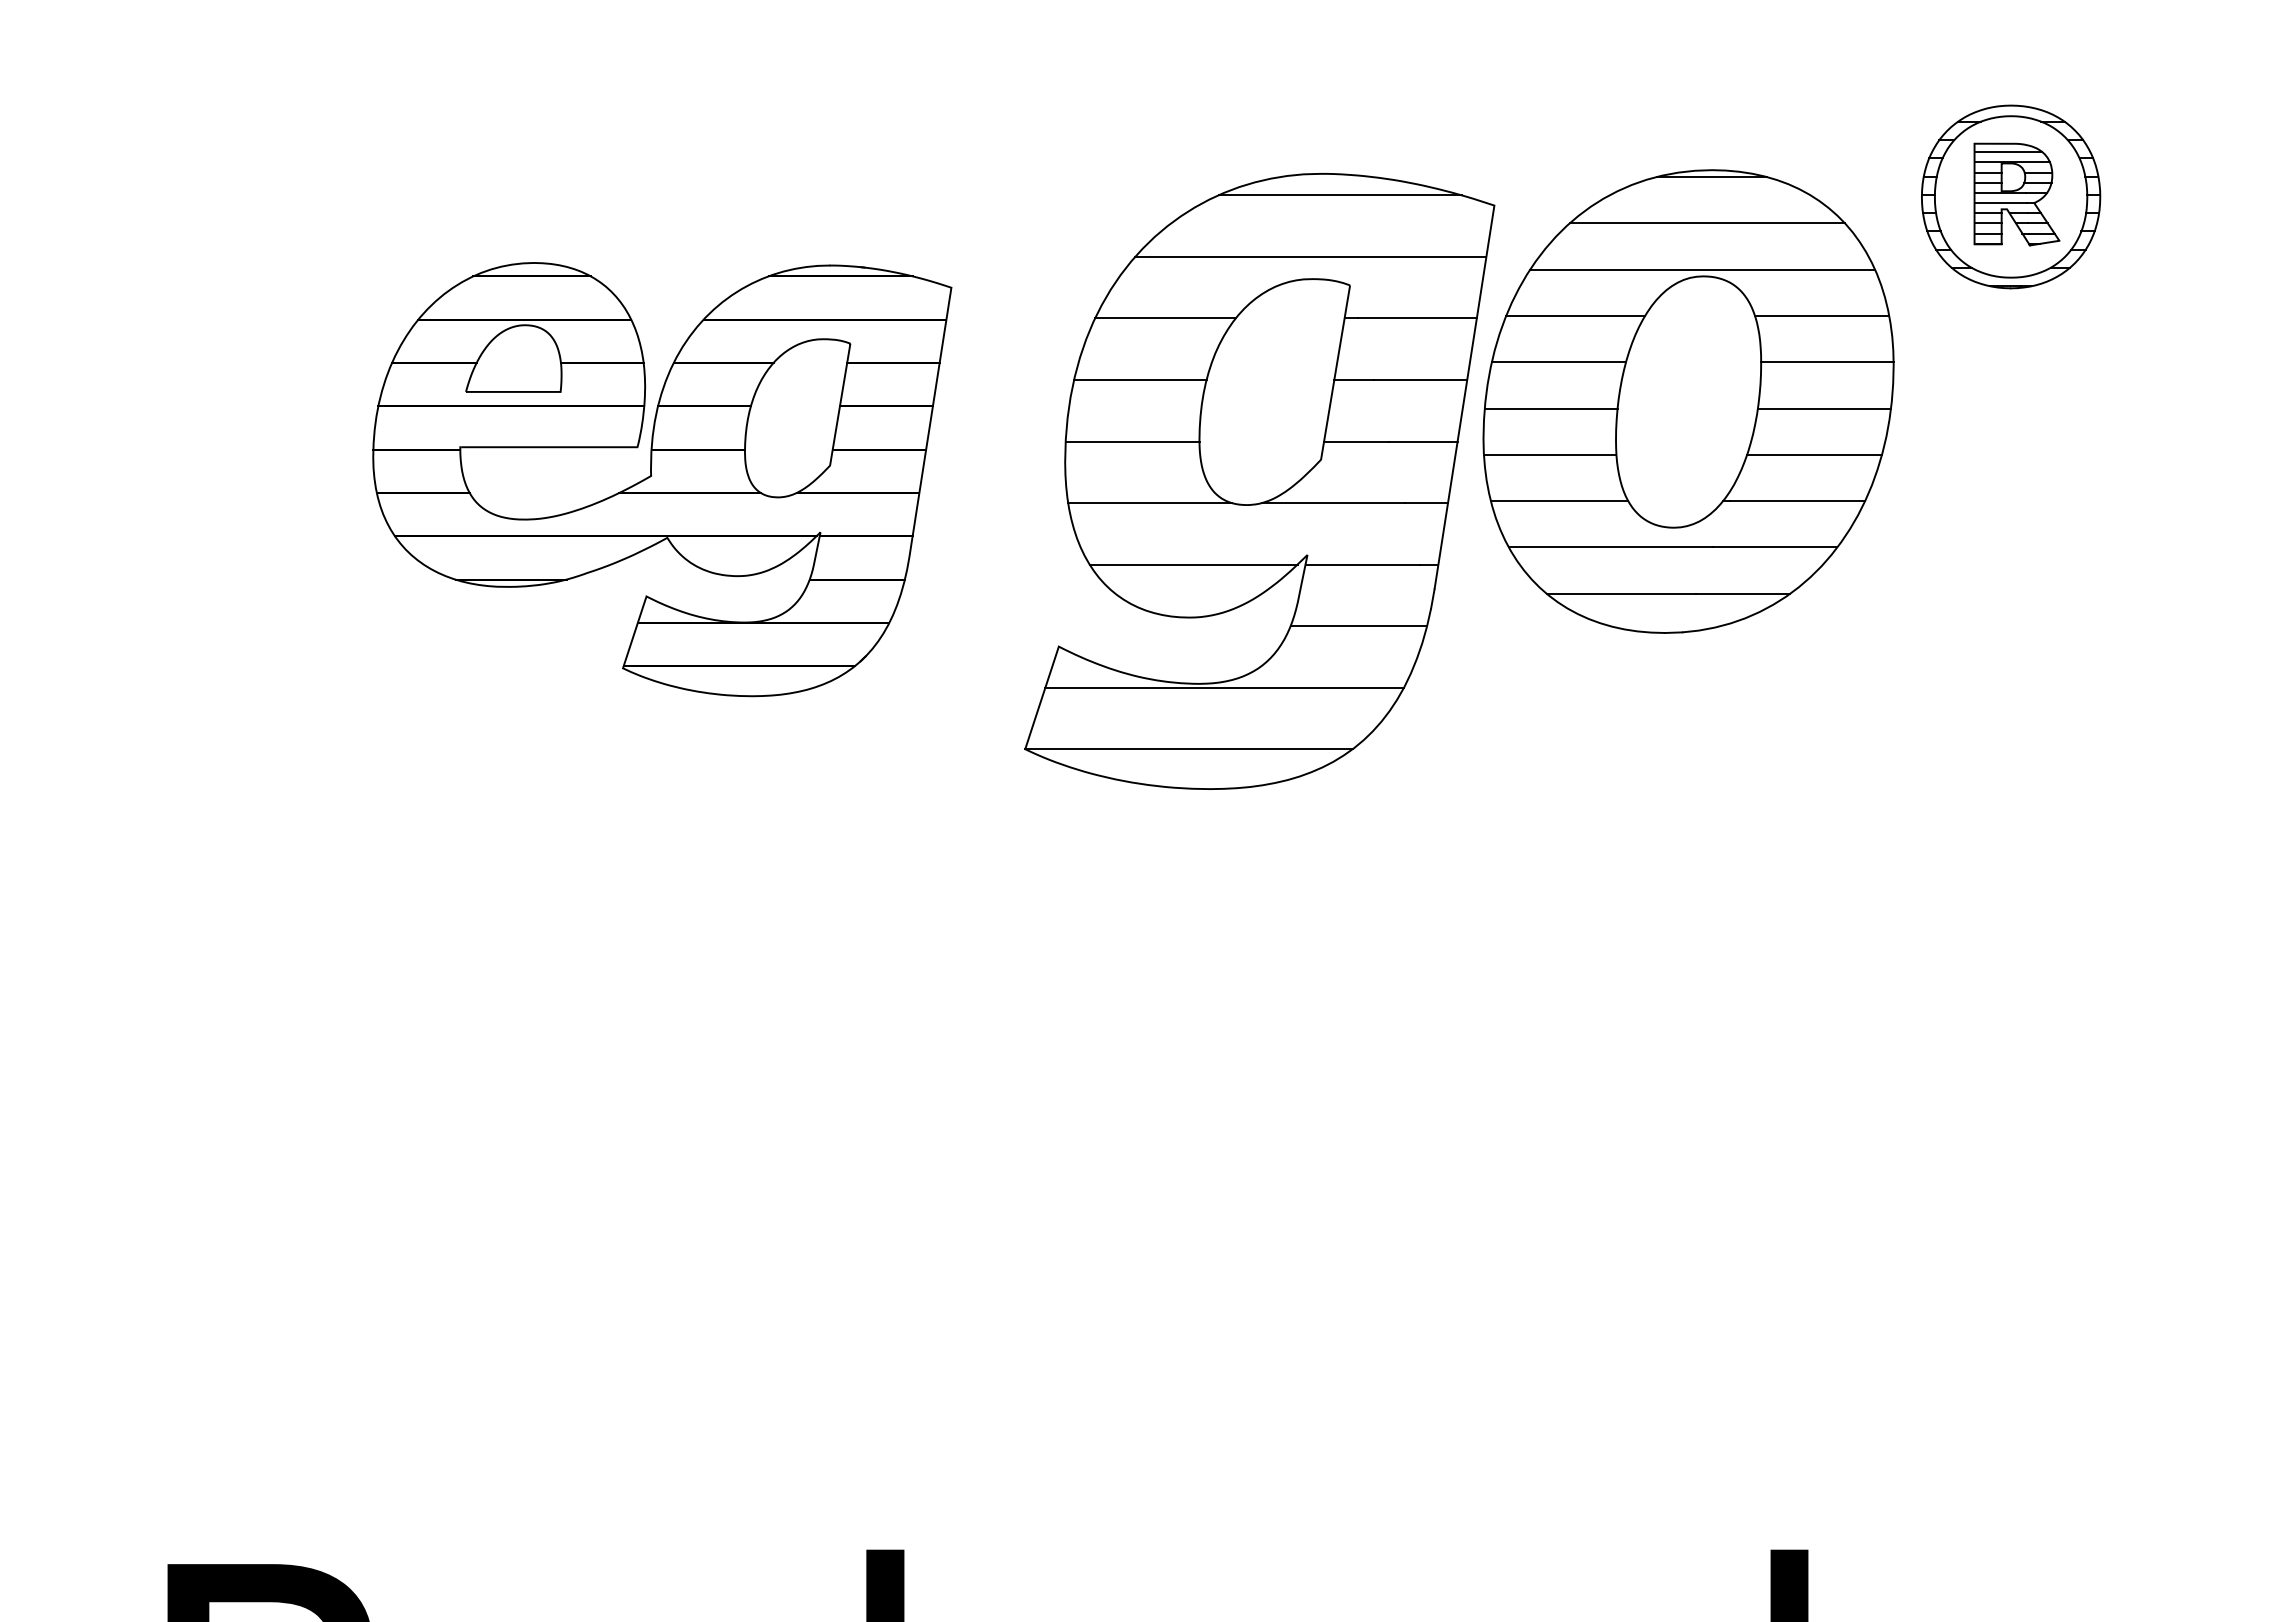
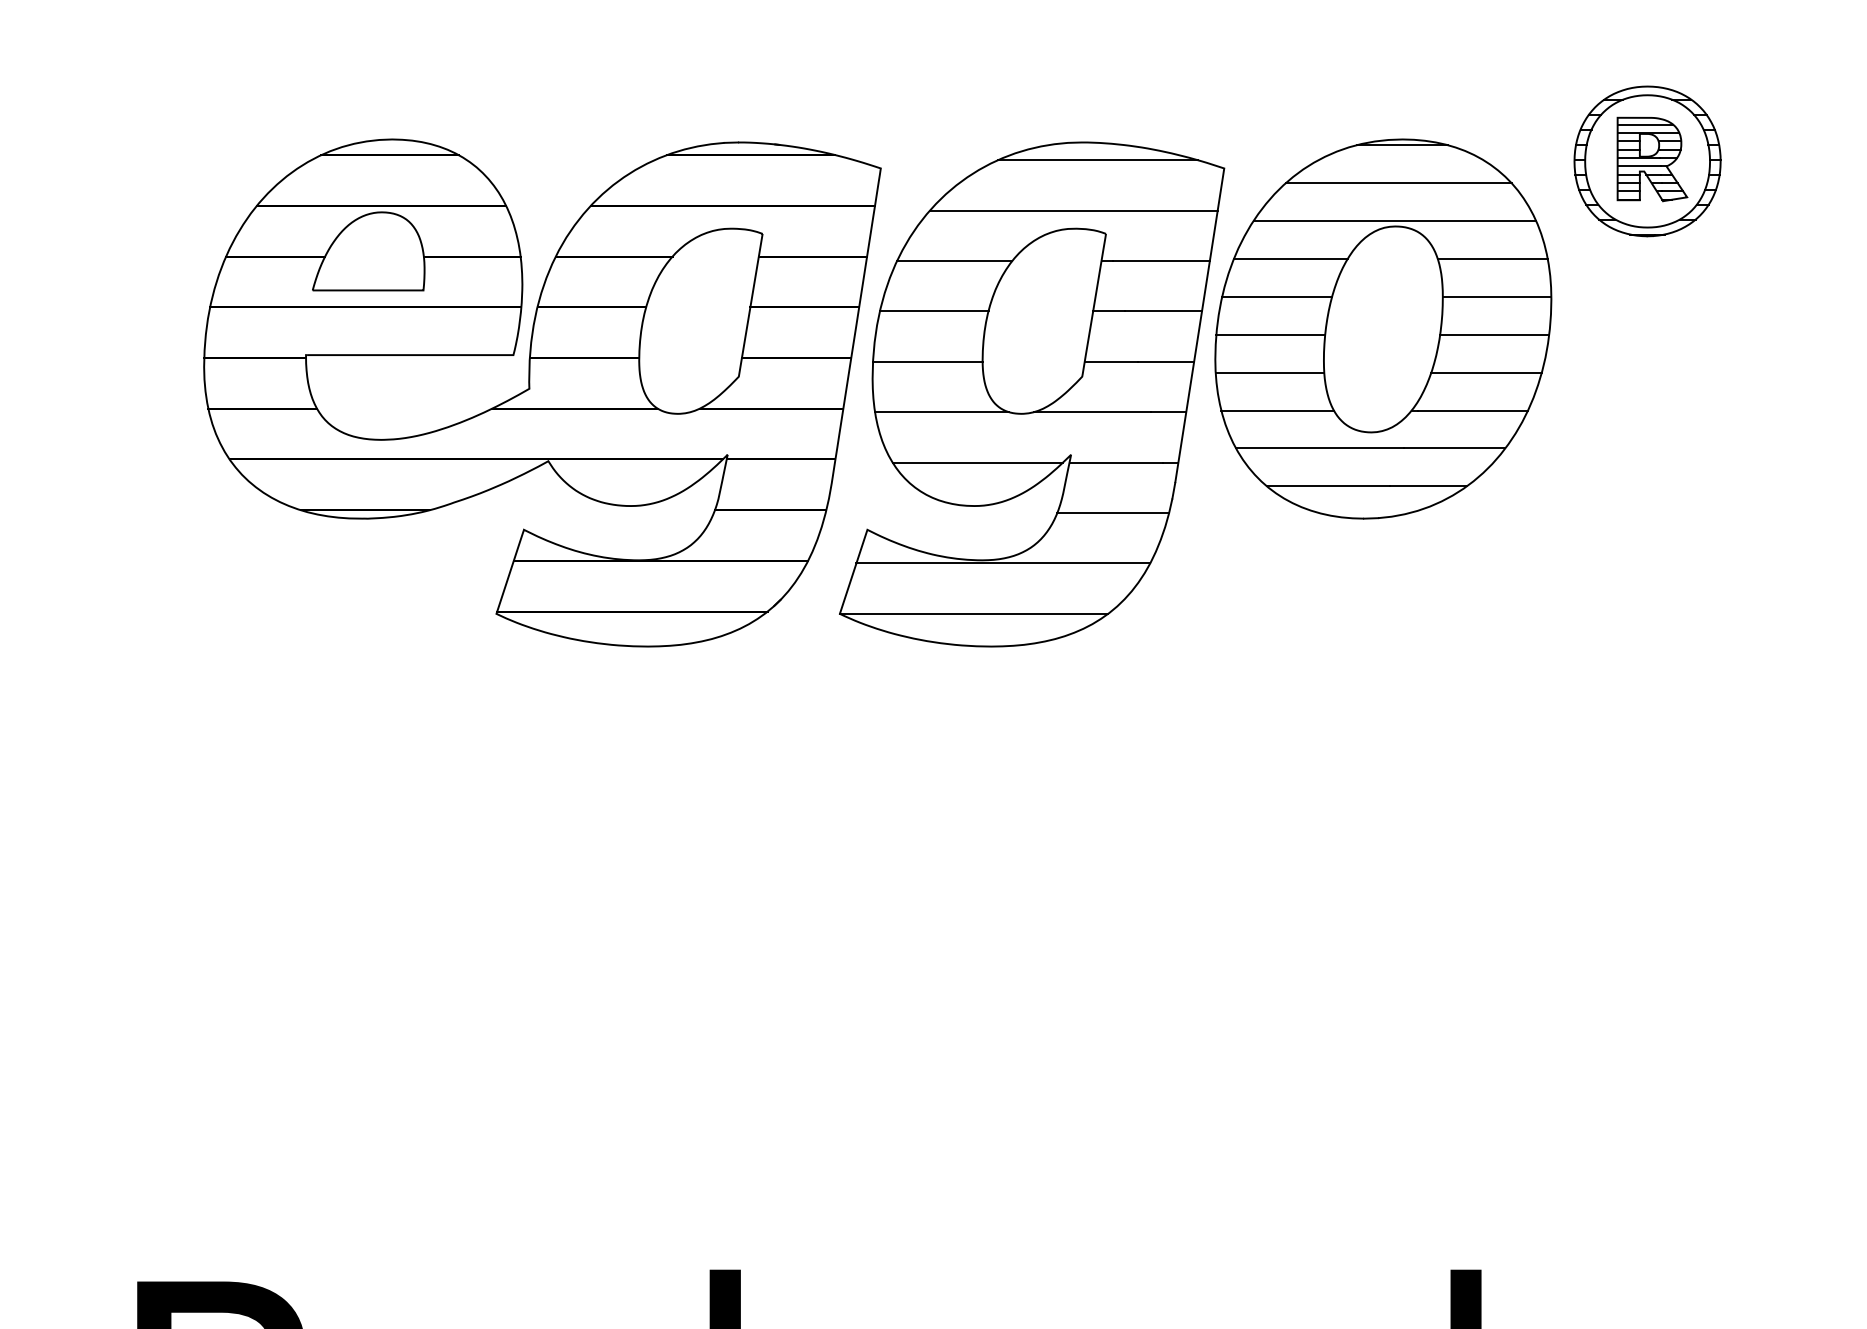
part: (662, 479) -> (542, 392), size x1.43

